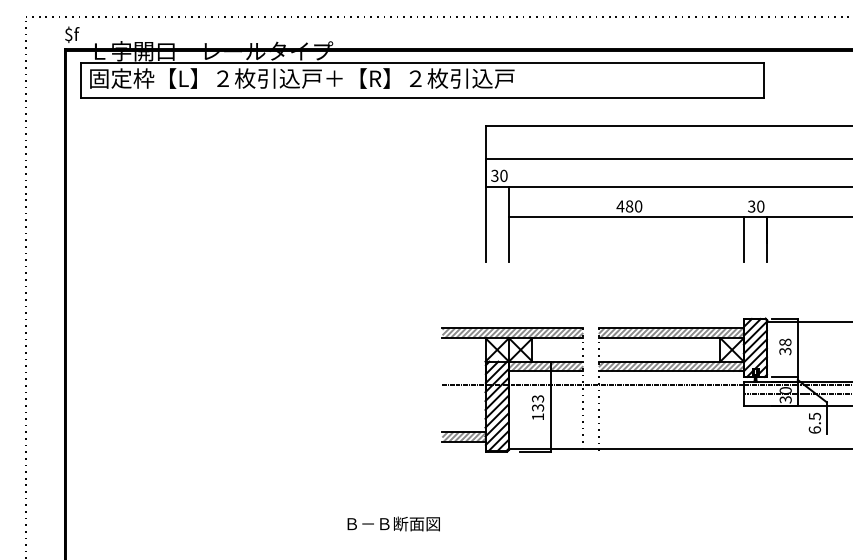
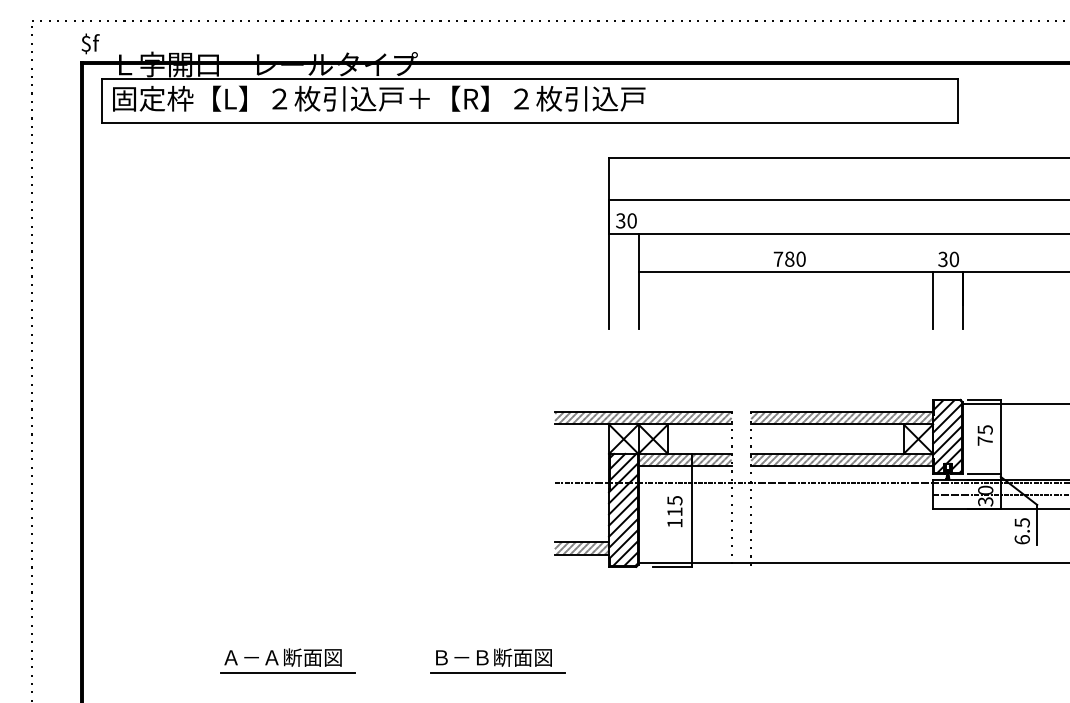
text: (620, 206) -> (778, 259), 480 -> 780
text: (785, 346) -> (985, 434), 38 -> 75
text: (538, 403) -> (675, 506), 133 -> 115
part: (229, 526) -> (287, 660), added
line: (396, 536) -> (497, 673), added

